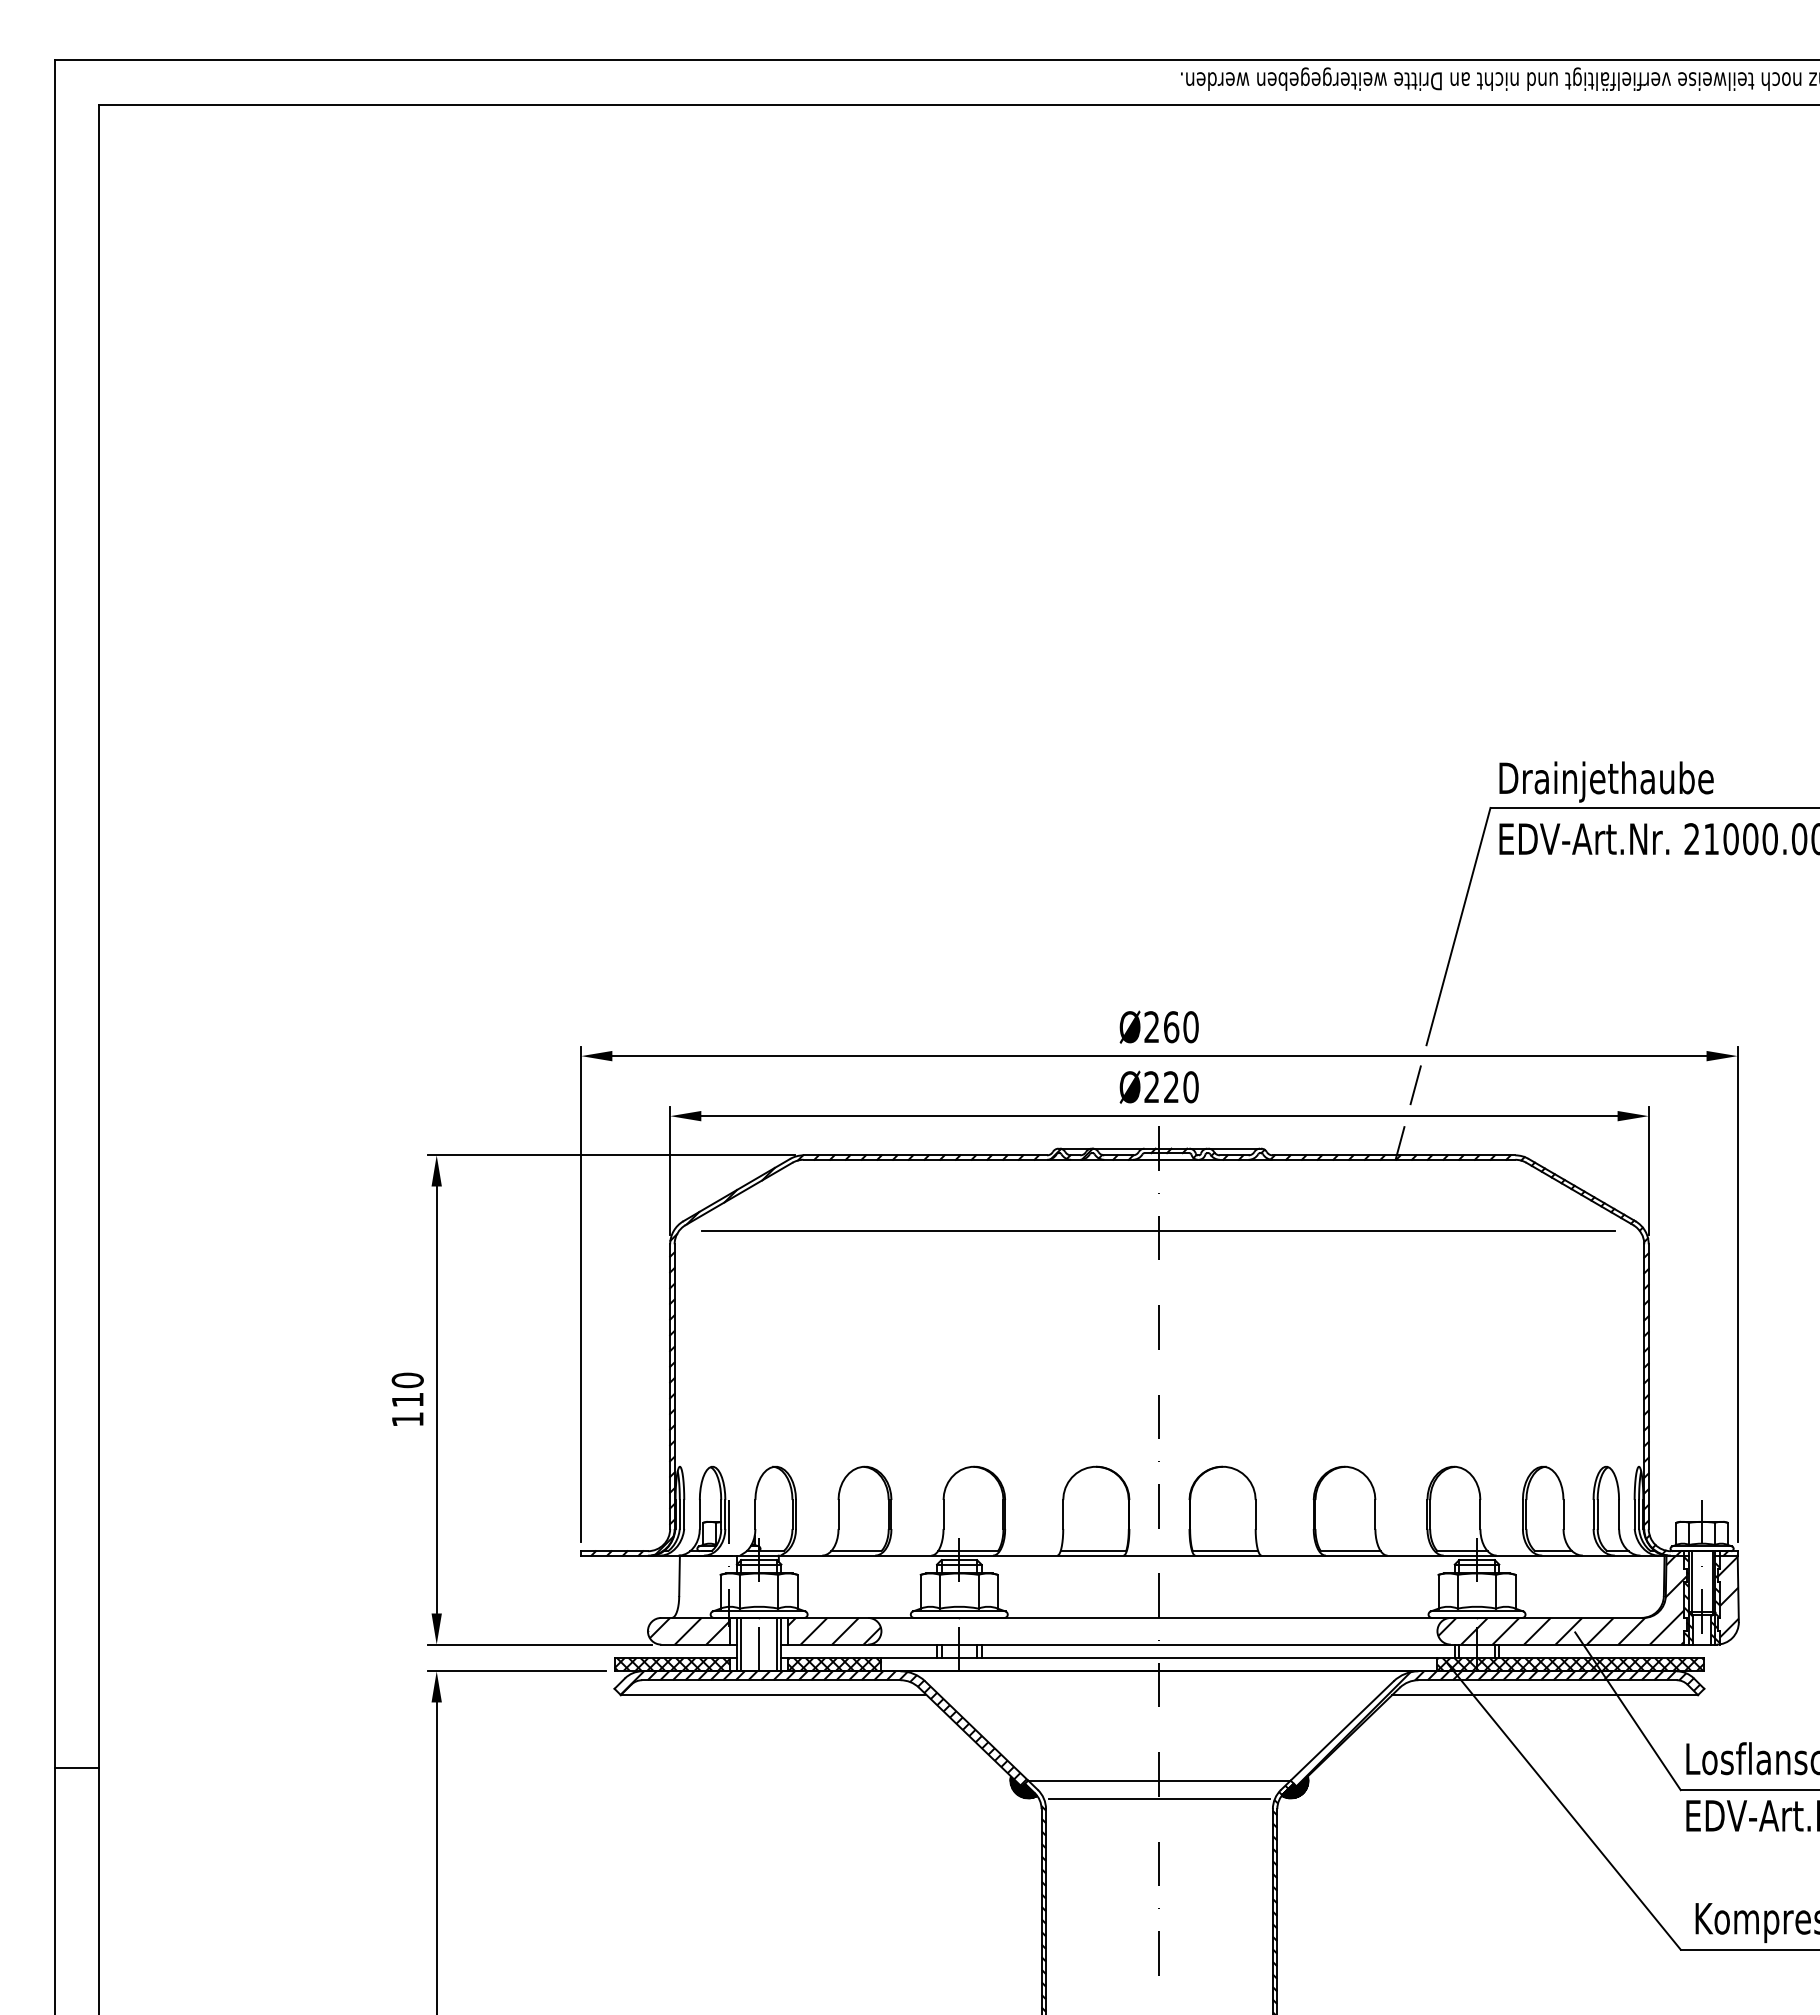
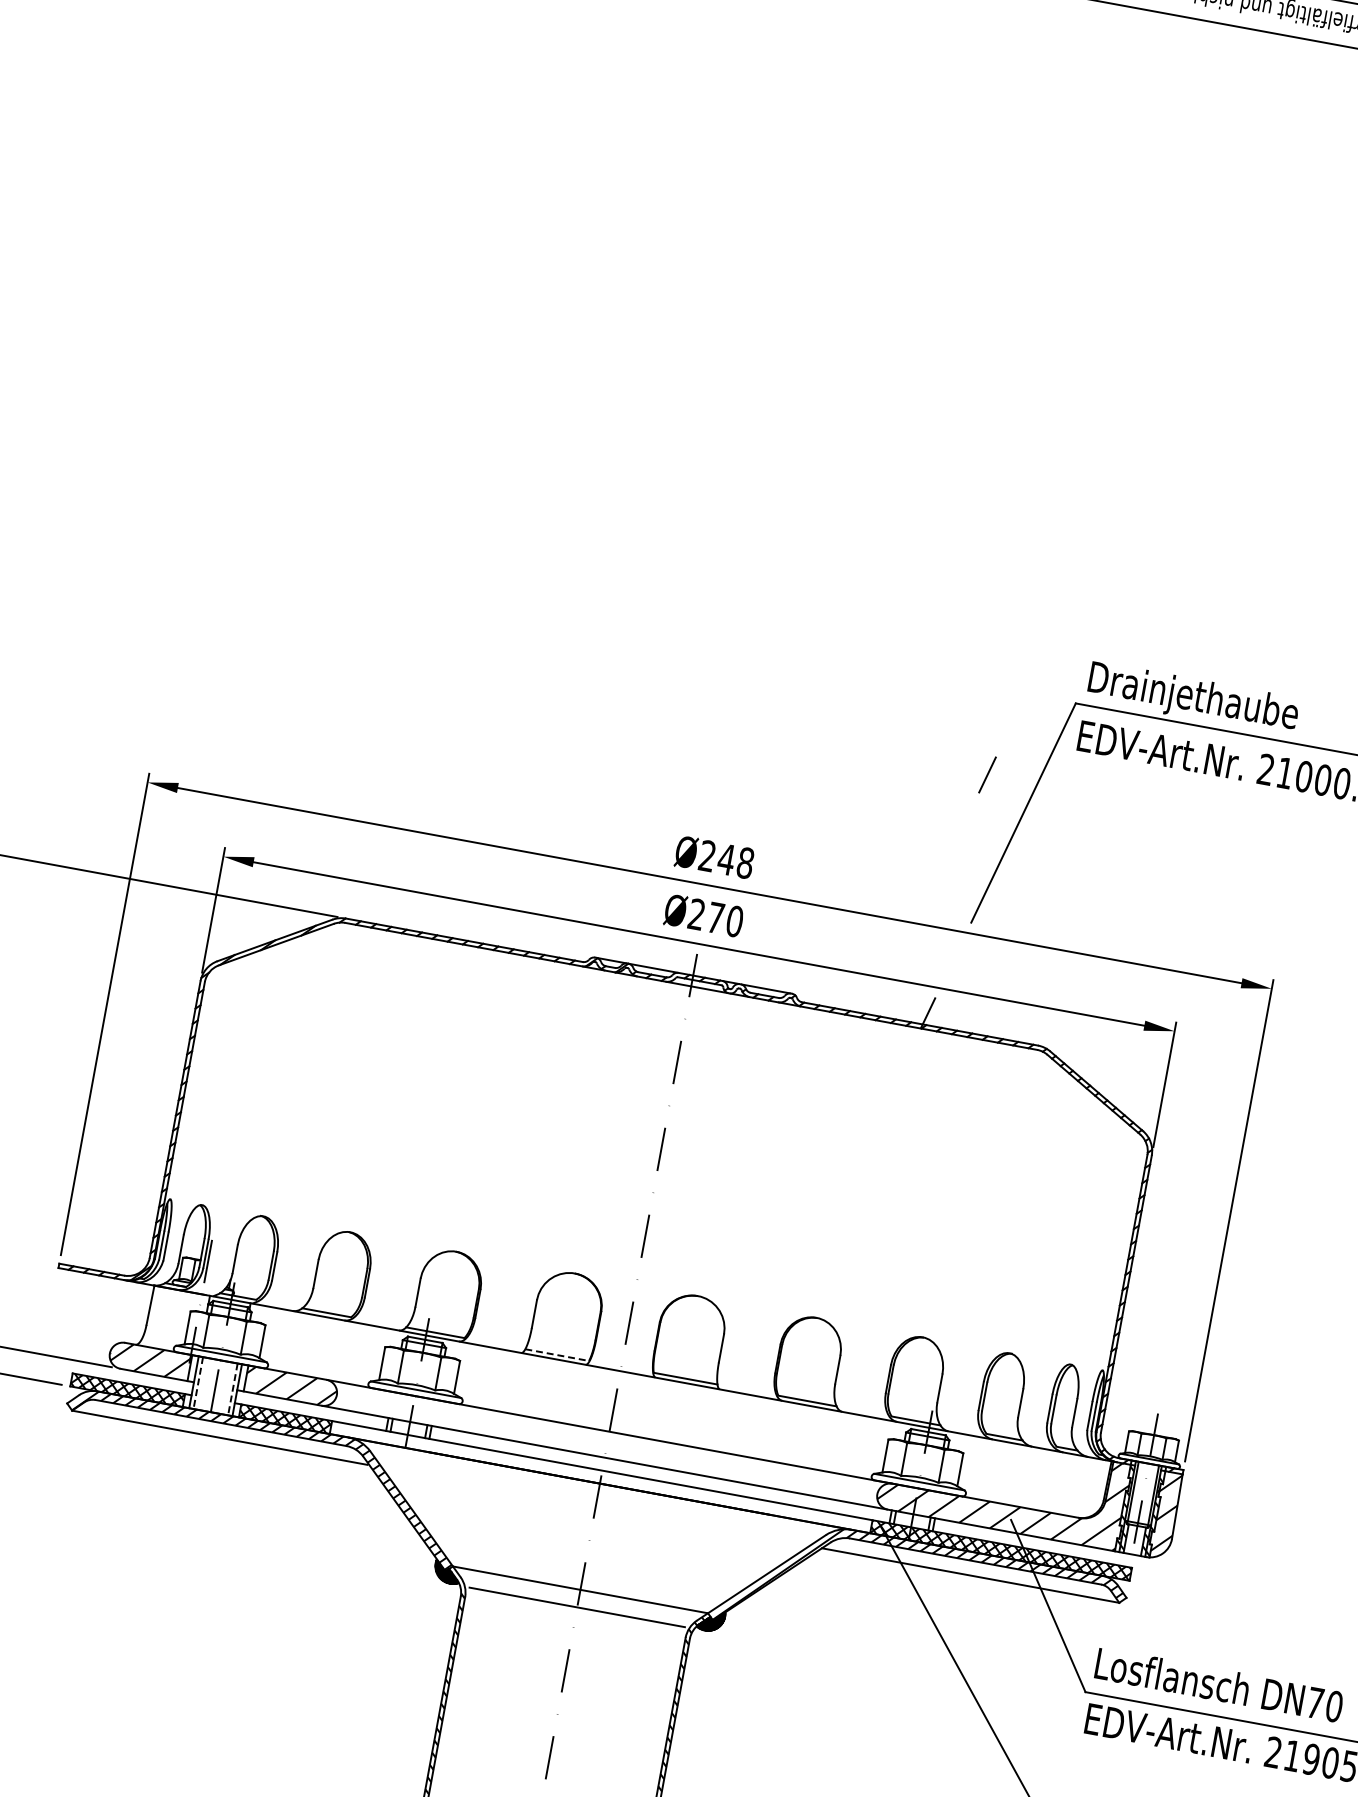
text: (1180, 1027) -> (735, 861), Ø260 -> Ø248
line: (1415, 1085) -> (987, 775), moved
text: (1171, 1086) -> (716, 917), Ø220 -> Ø270
line: (1158, 1230) -> (677, 1054), removed
line: (1093, 1551) -> (557, 1355), solid -> dashed
line: (741, 1644) -> (198, 1382), solid -> dashed
line: (776, 1644) -> (232, 1389), solid -> dashed

